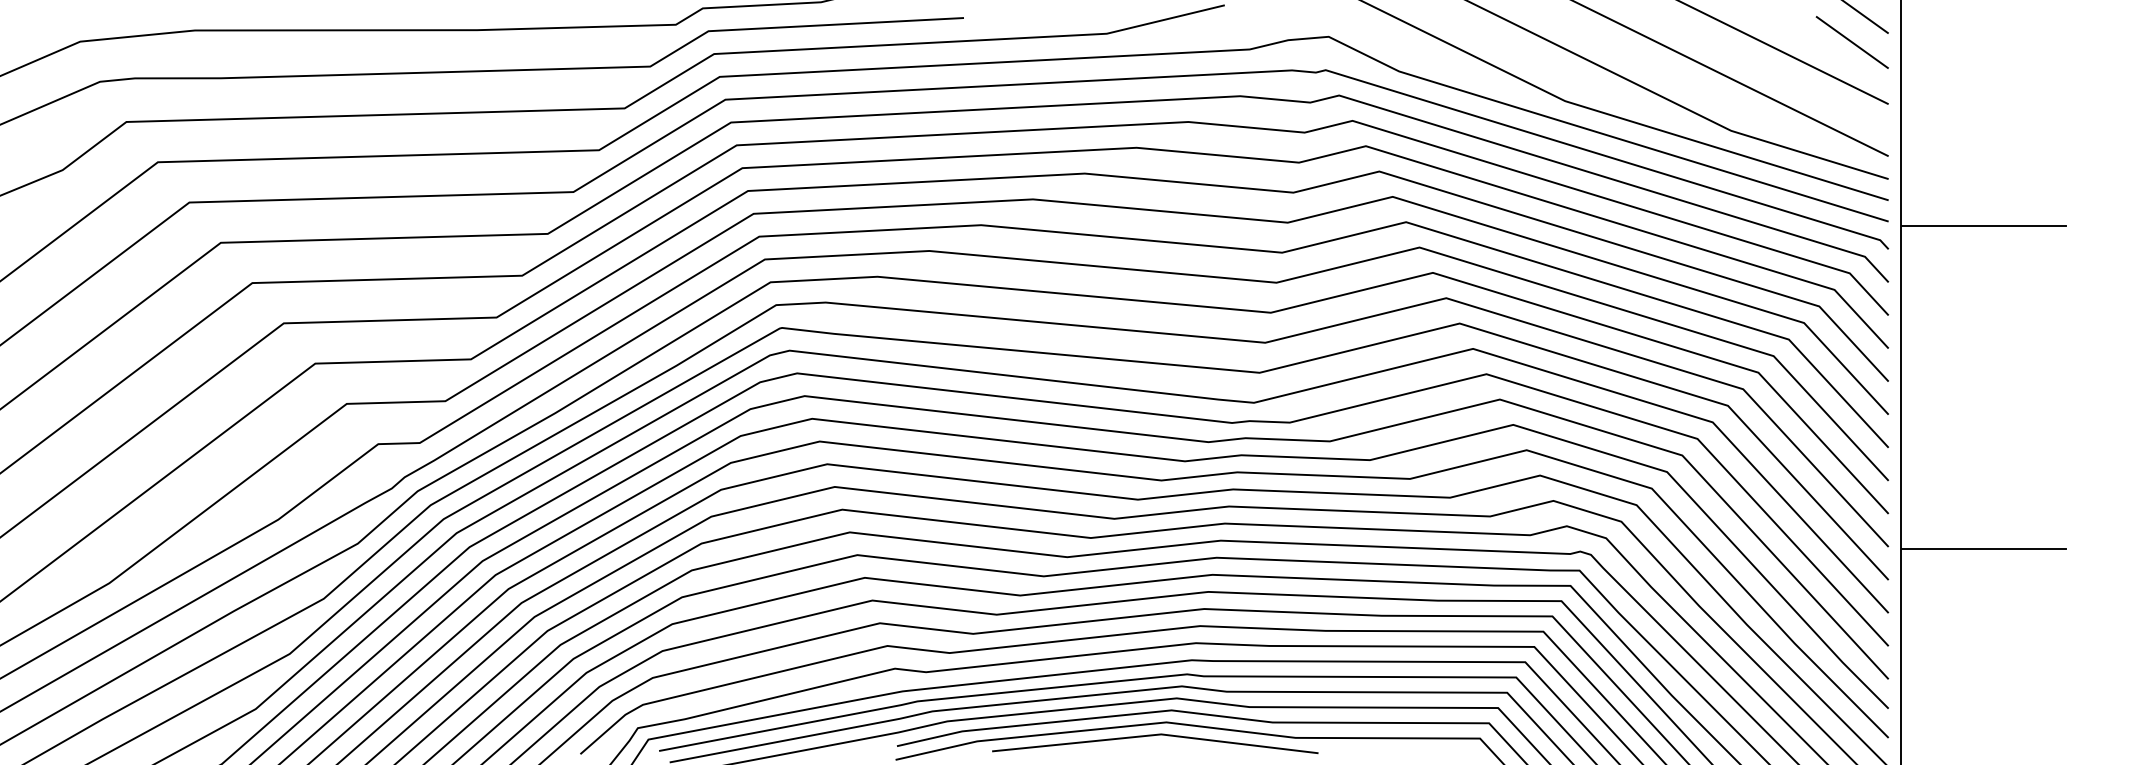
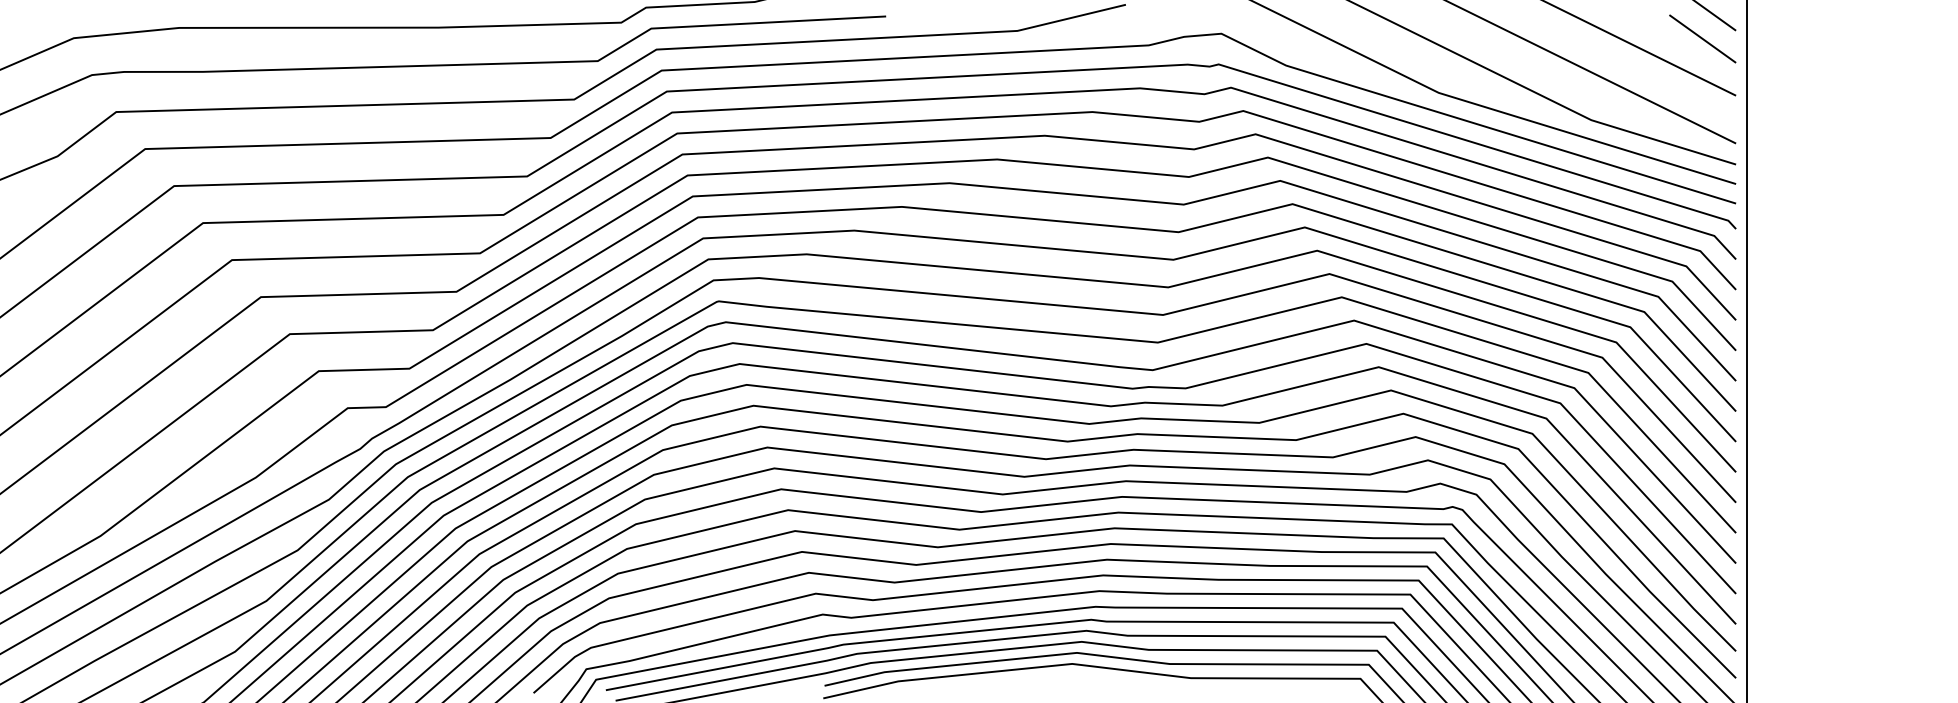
line: (1983, 225) -> (1823, 207), removed
line: (1983, 548) -> (1823, 504), removed
line: (1154, 736) -> (1061, 676), removed

